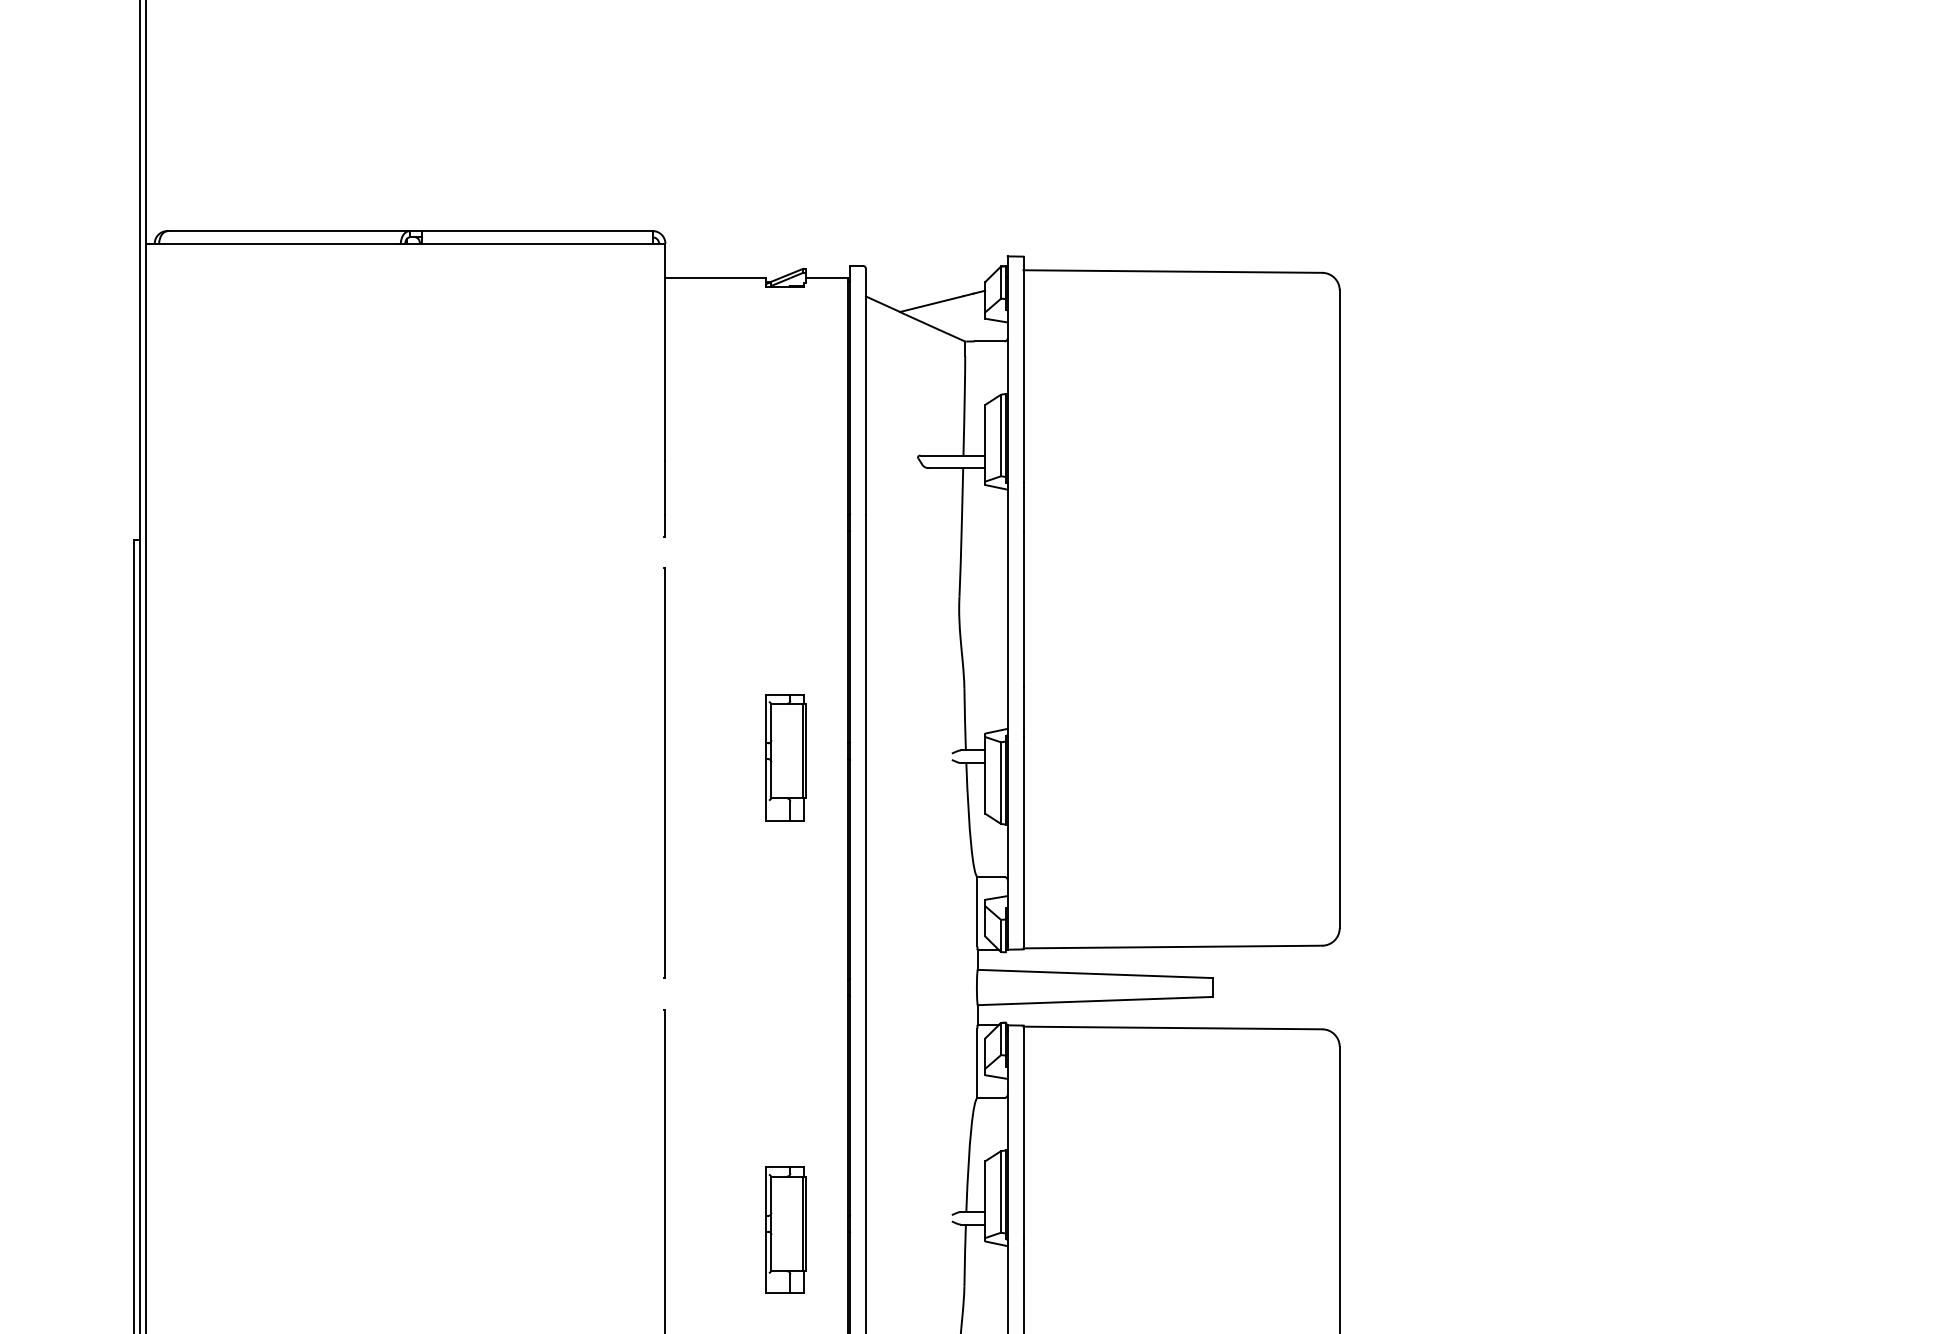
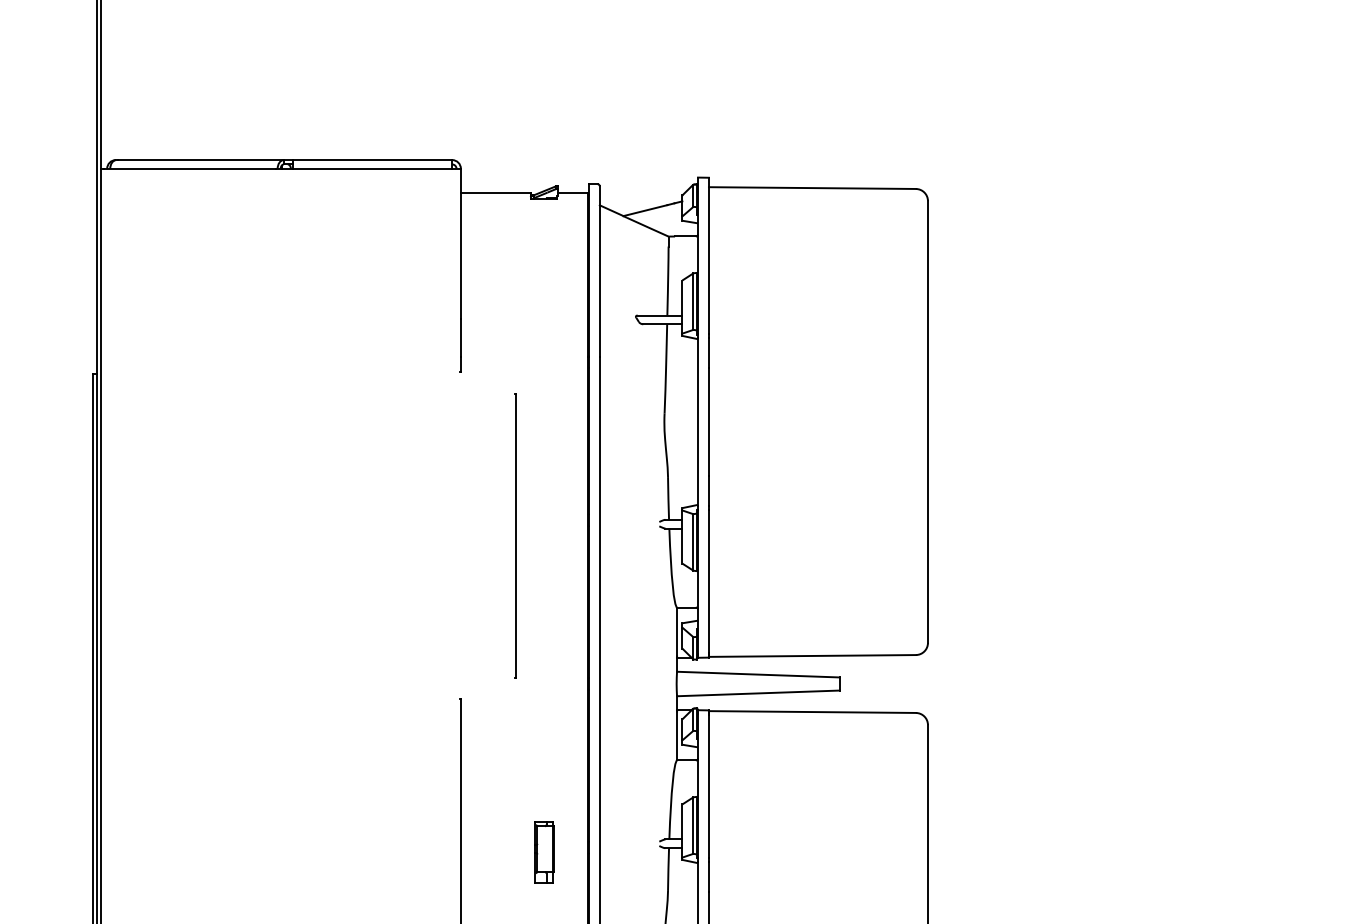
part: (786, 757) -> (544, 524), removed
line: (664, 773) -> (515, 535), moved
part: (786, 1230) -> (544, 852), size x0.7

